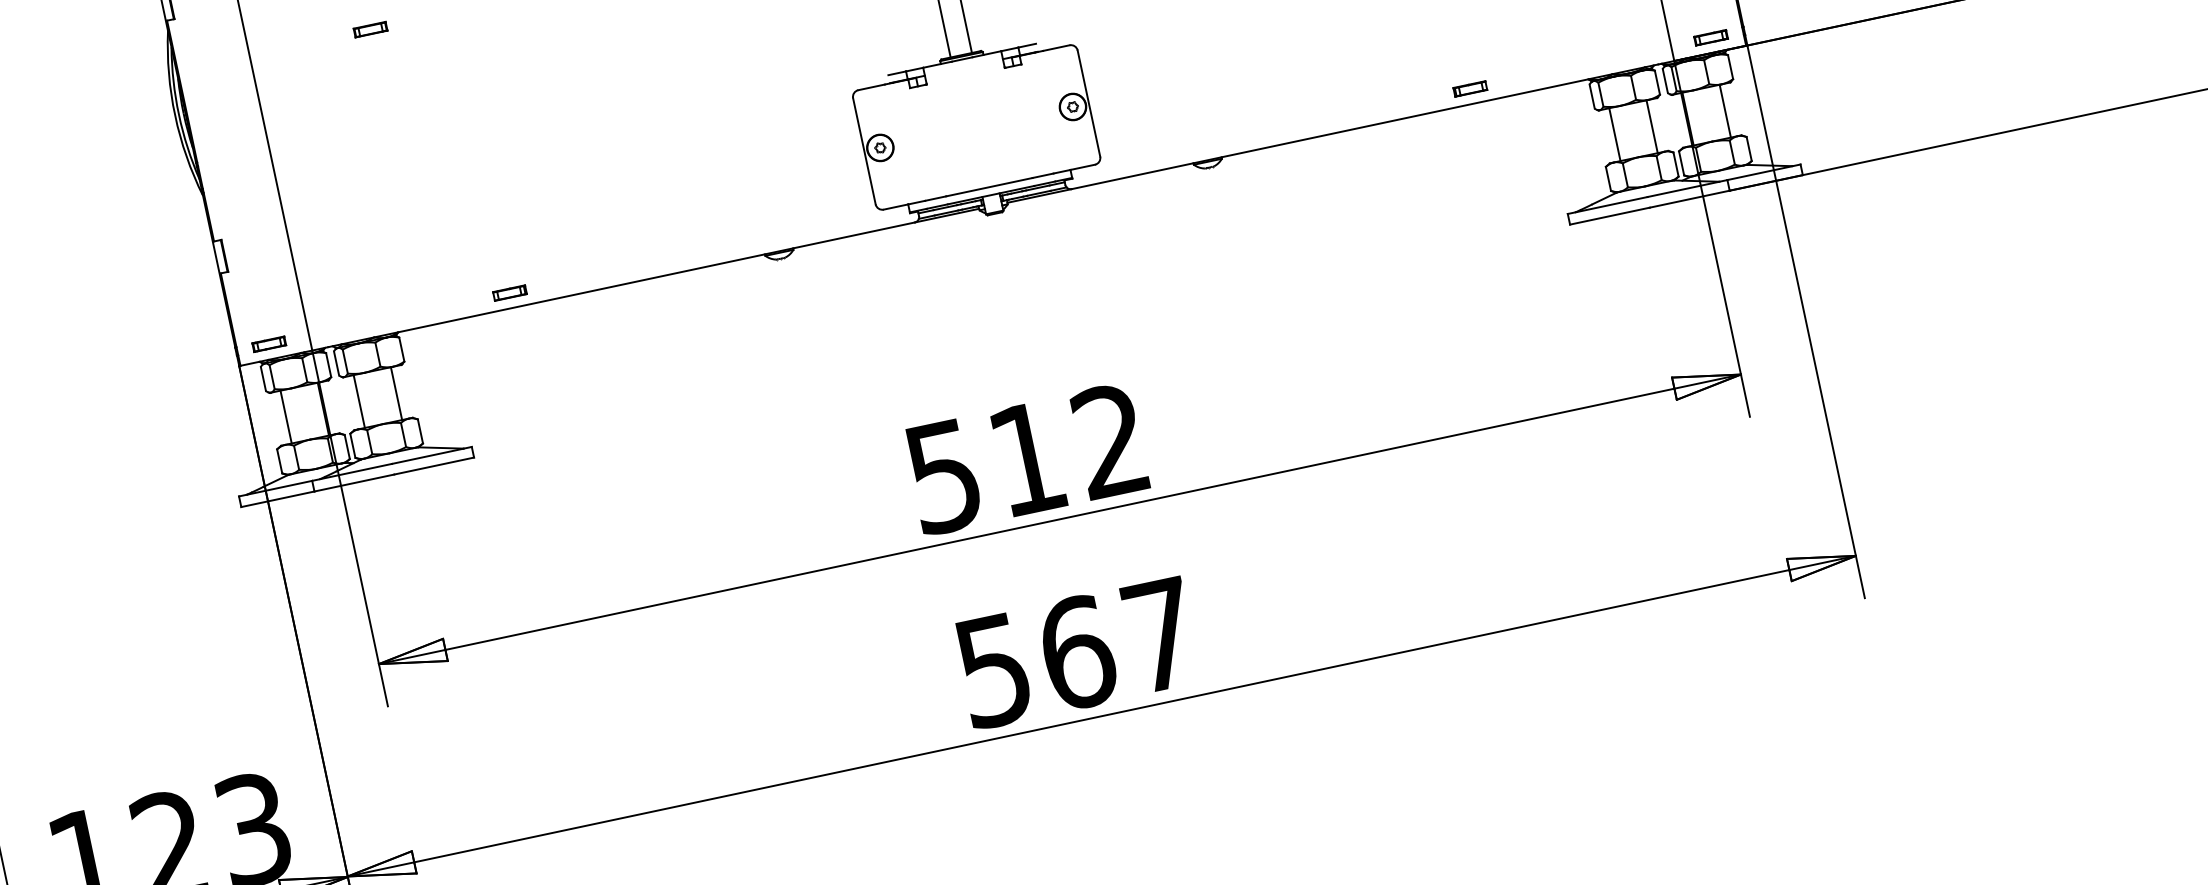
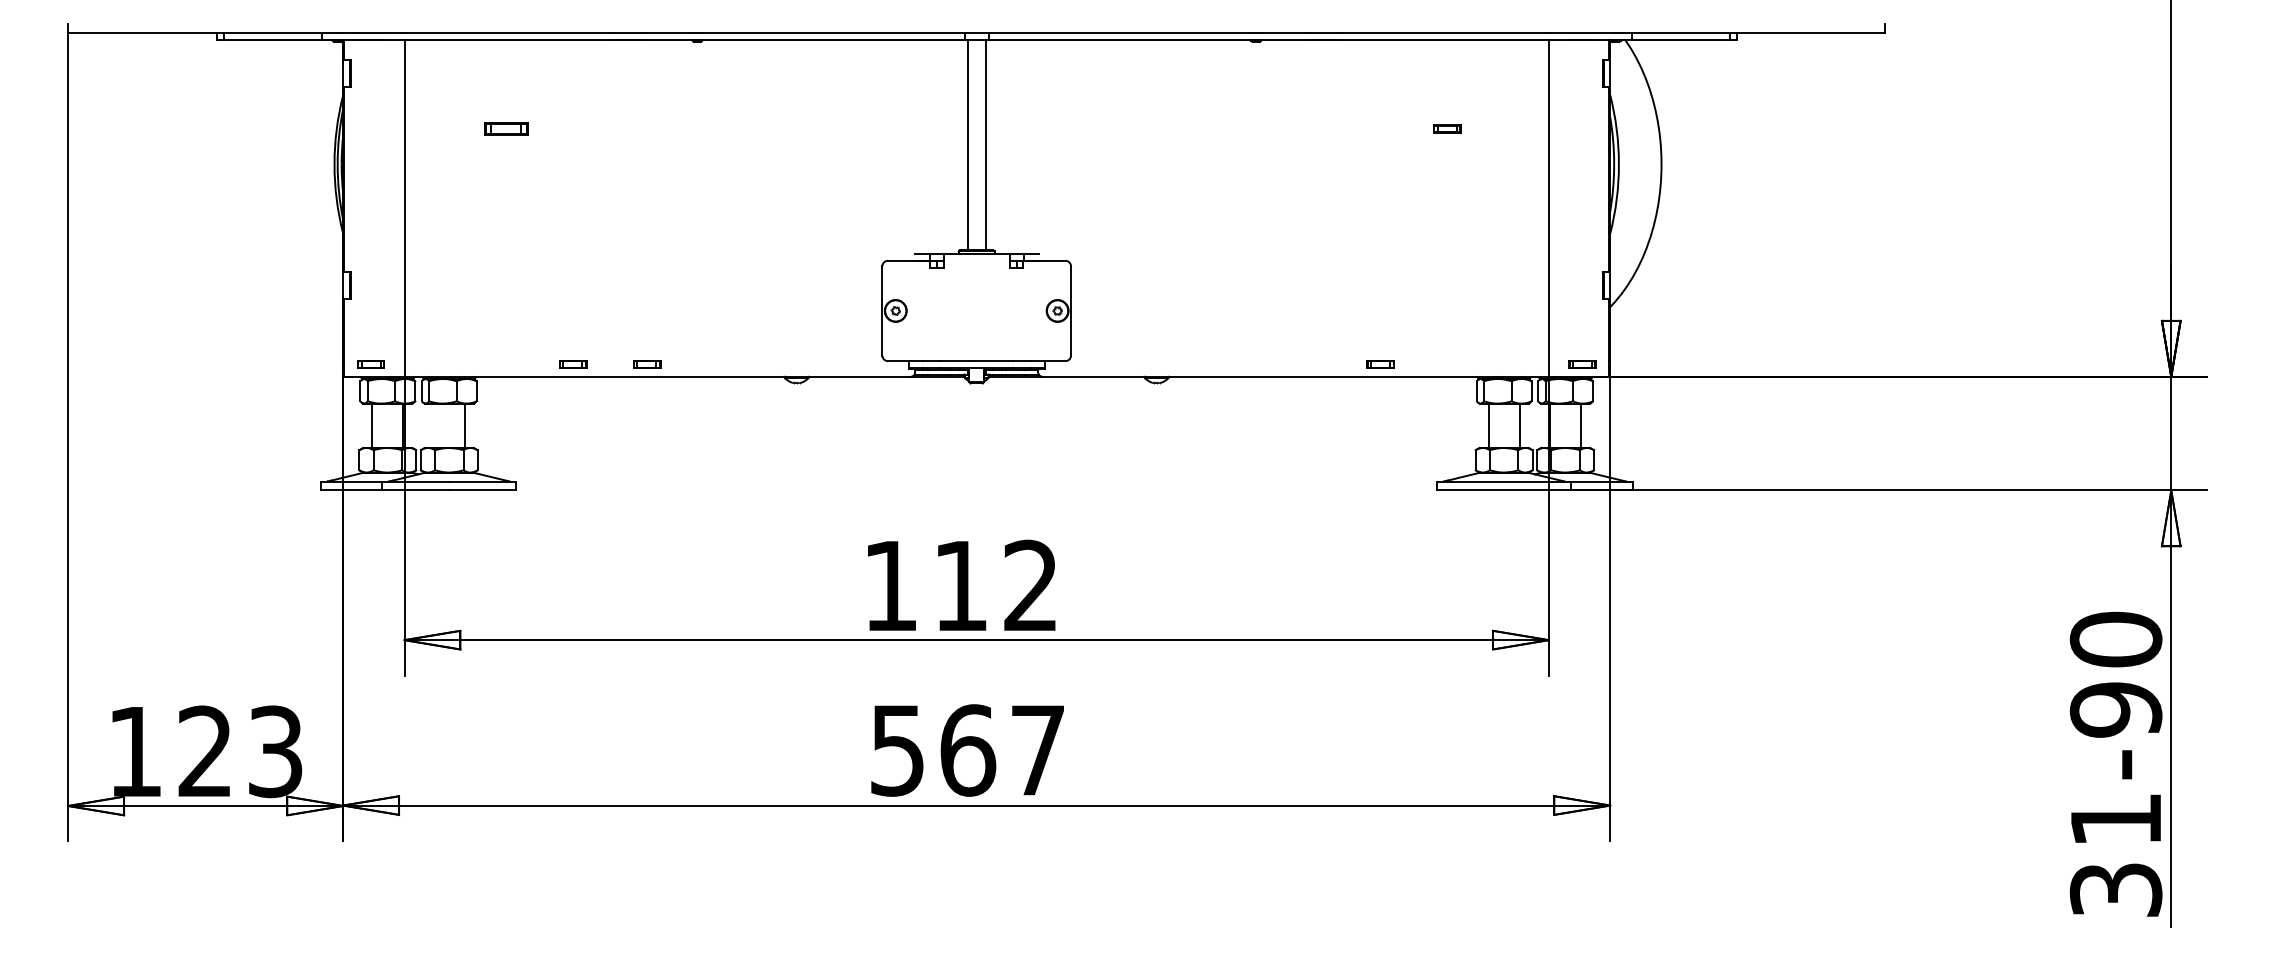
part: (370, 29) -> (506, 128), size x1.6
part: (598, 274) -> (647, 364), added
line: (359, 401) -> (433, 425), removed
text: (943, 477) -> (890, 586), 512 -> 112

